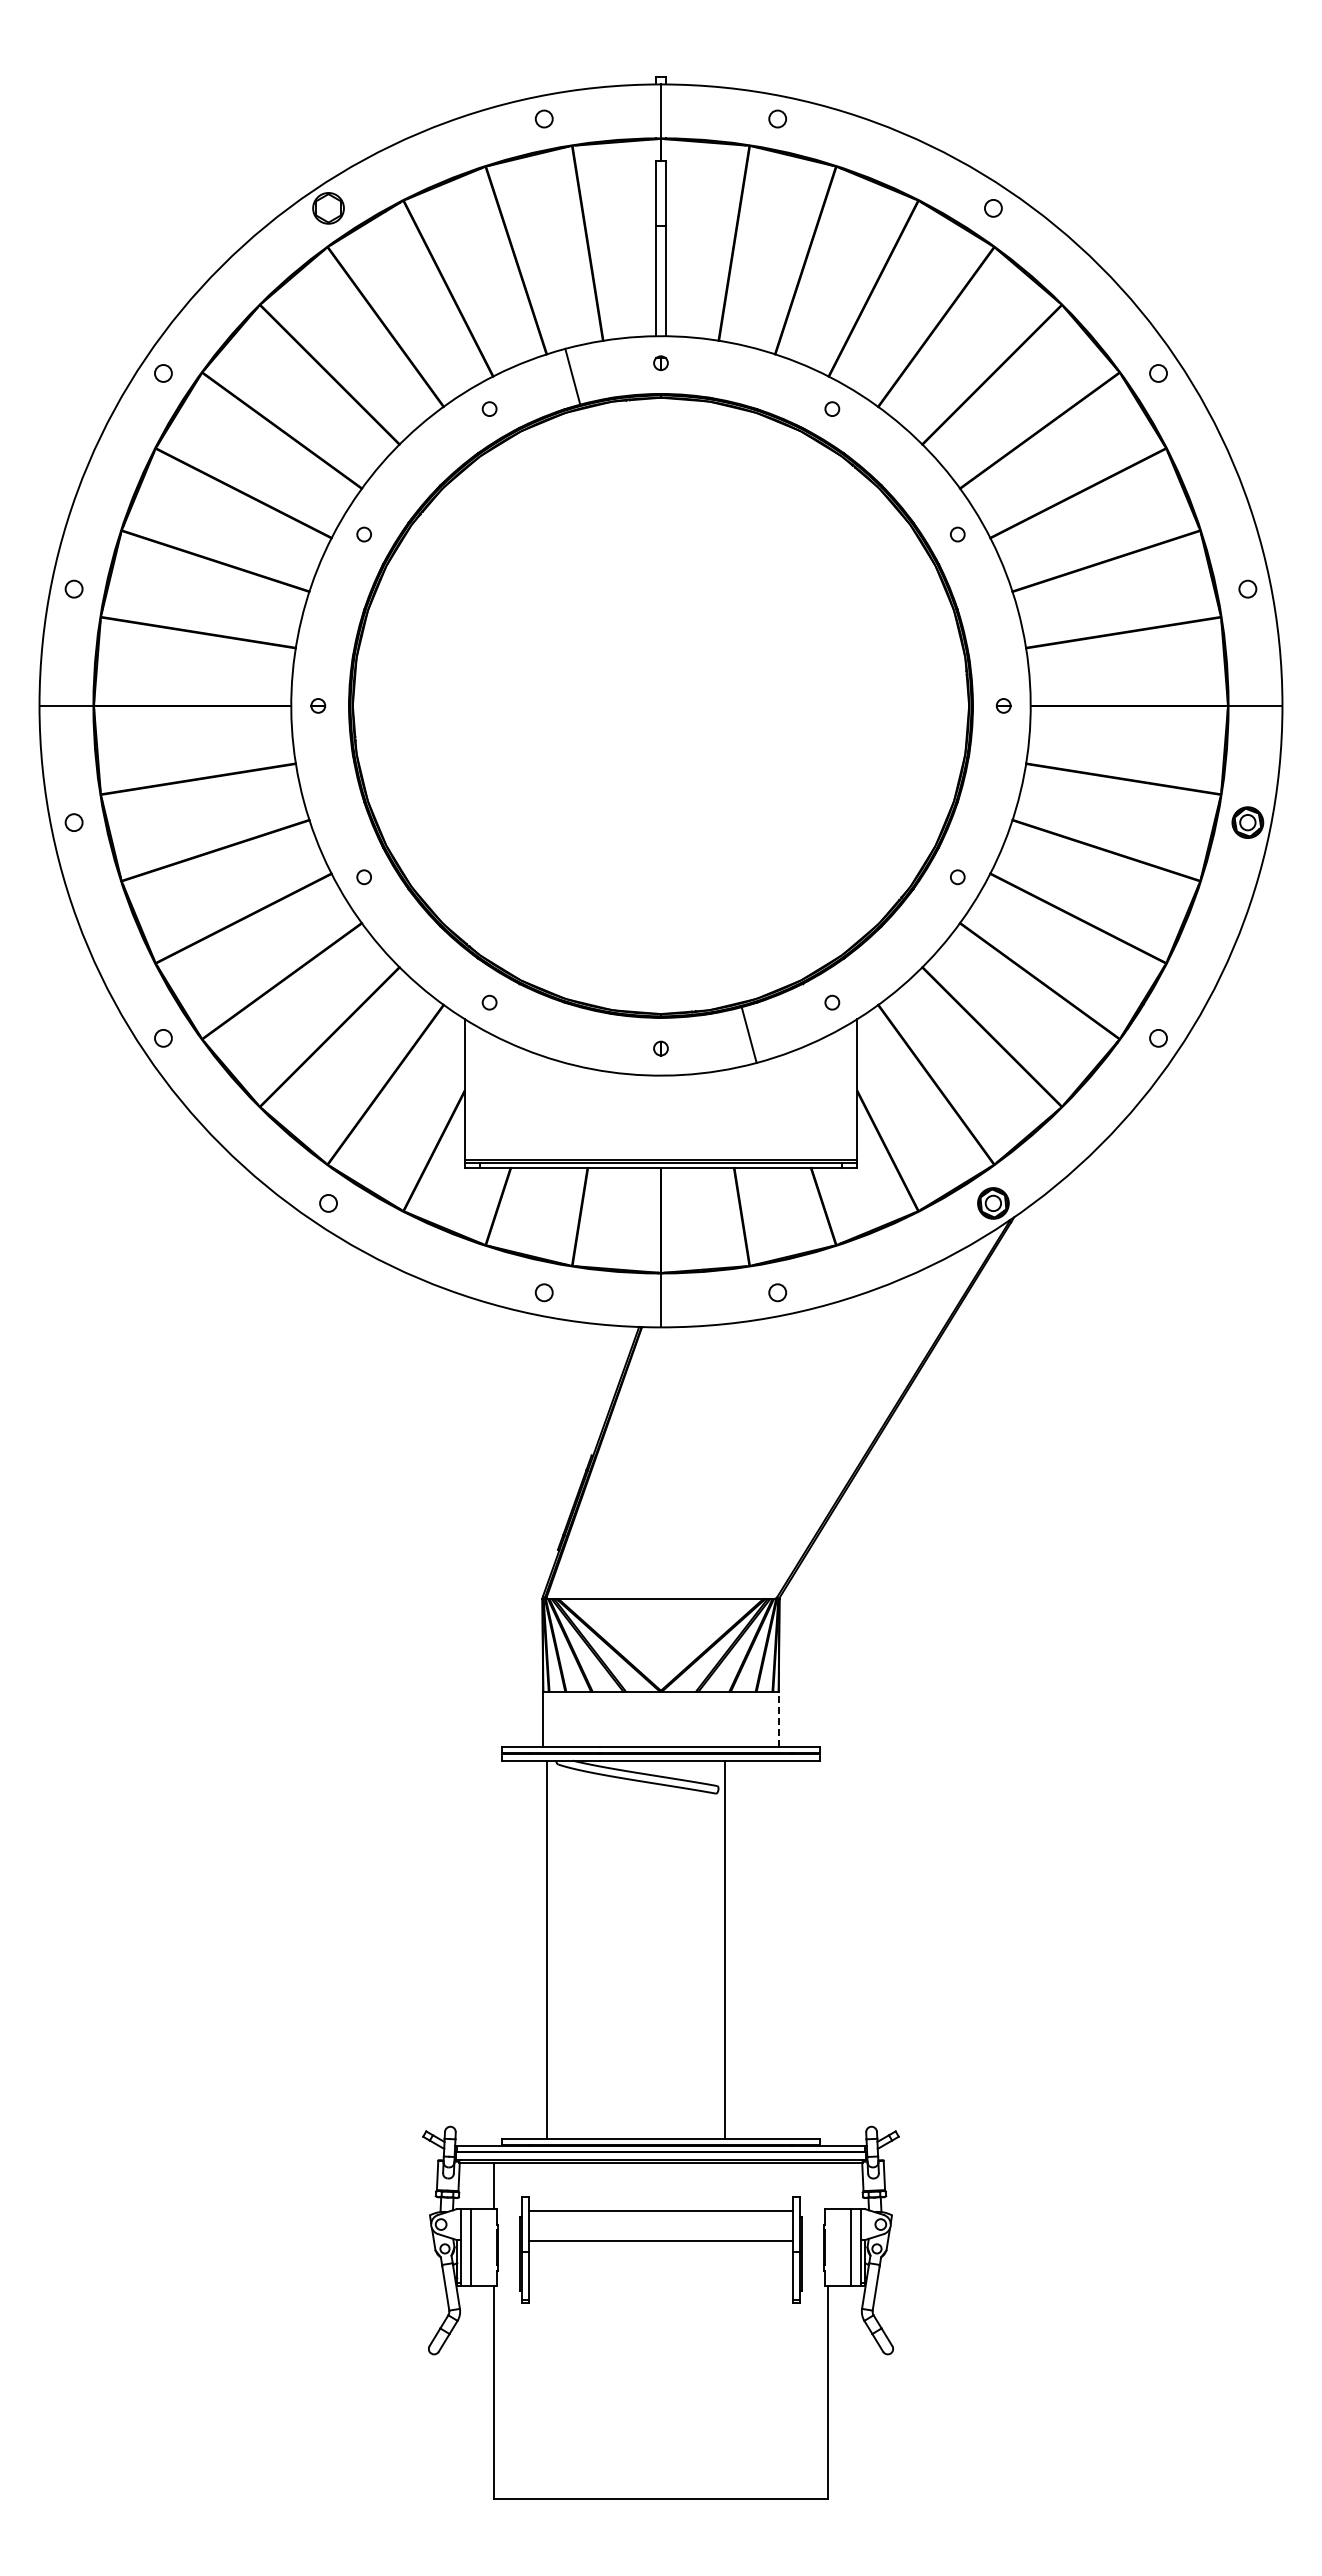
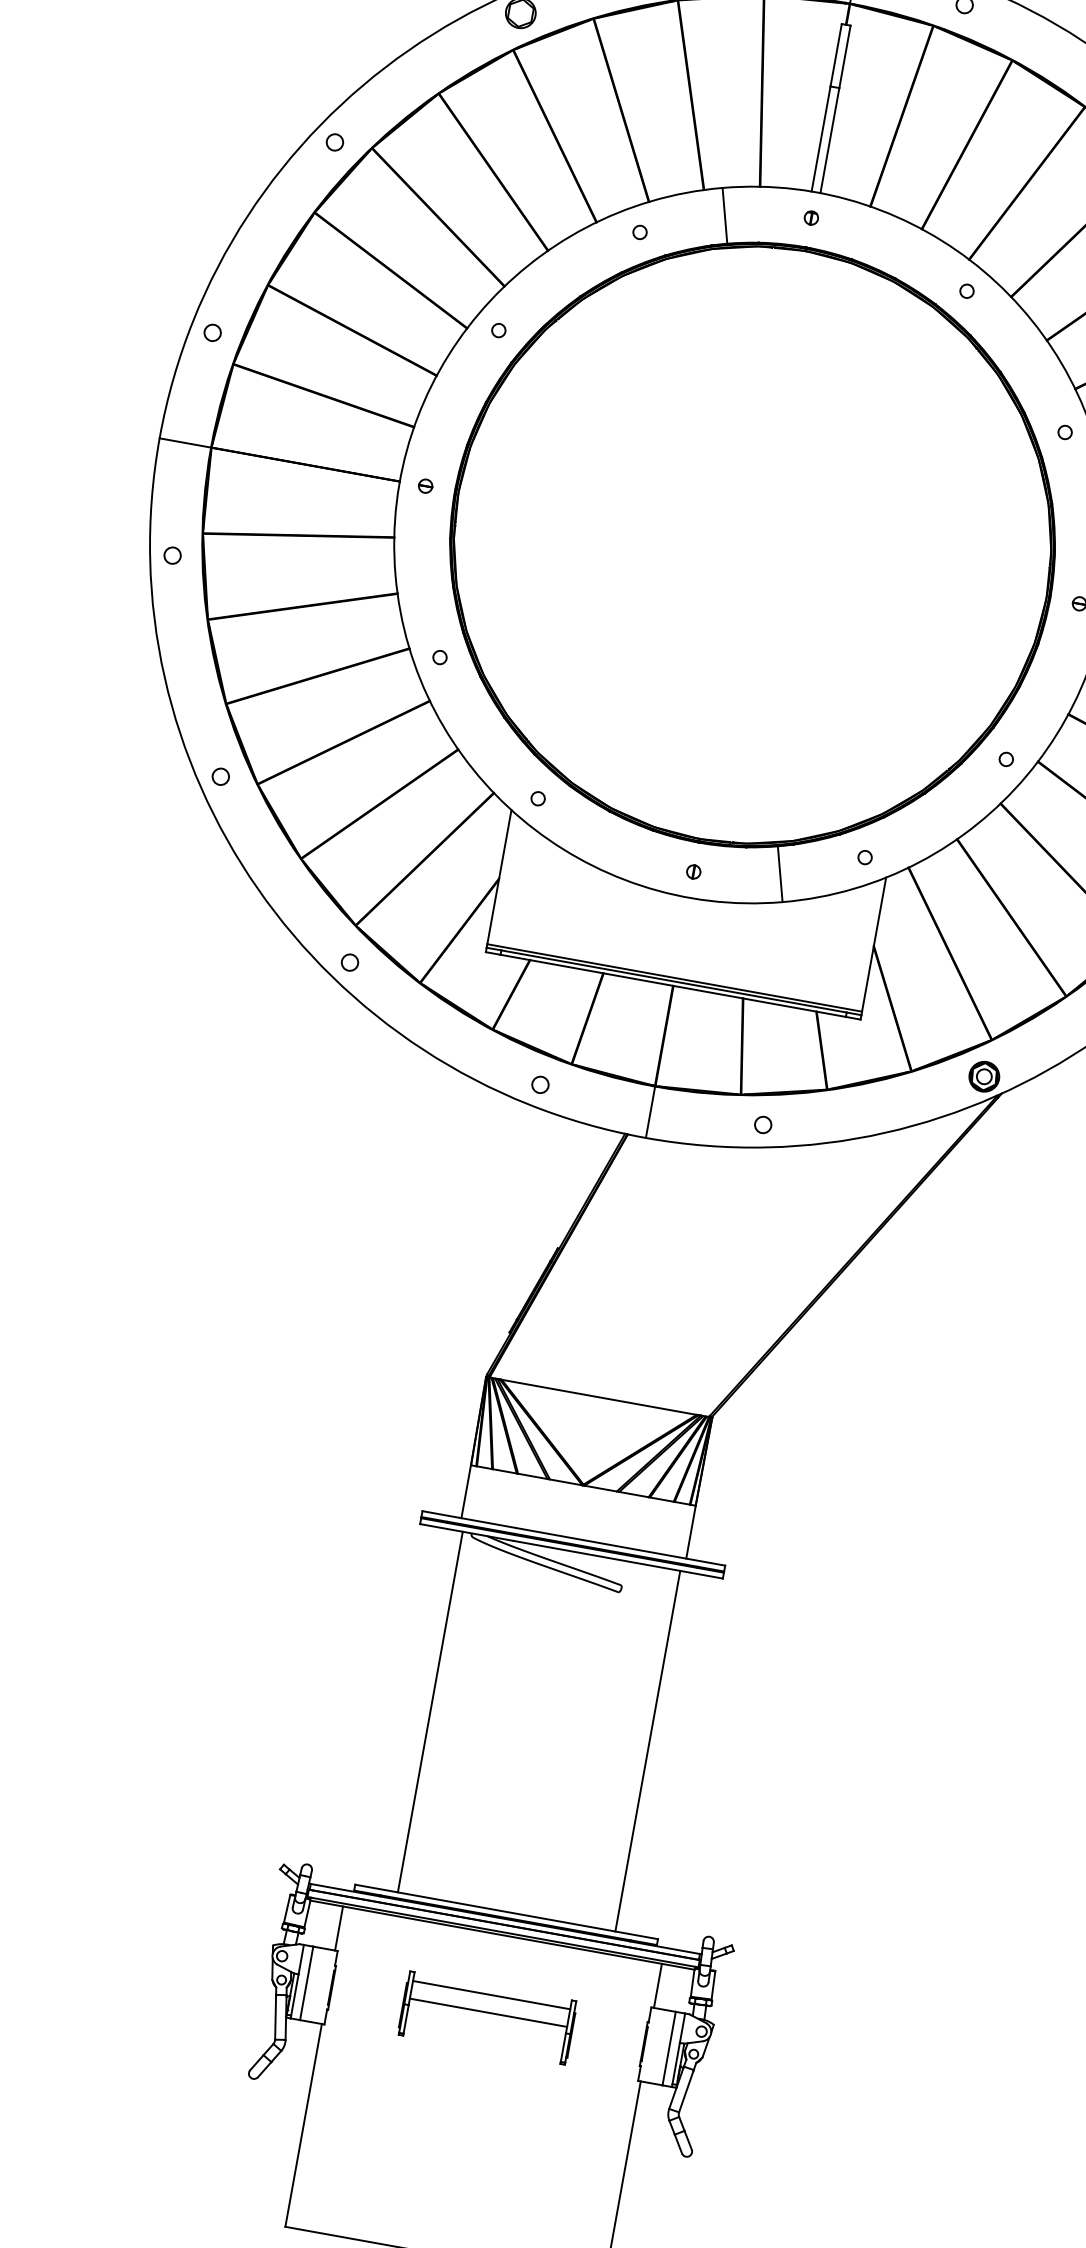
line: (778, 1719) -> (690, 1532), dashed -> solid
line: (724, 1949) -> (647, 1750), moved
line: (828, 2185) -> (658, 1985), added
part: (660, 2249) -> (487, 2017), size x0.62

